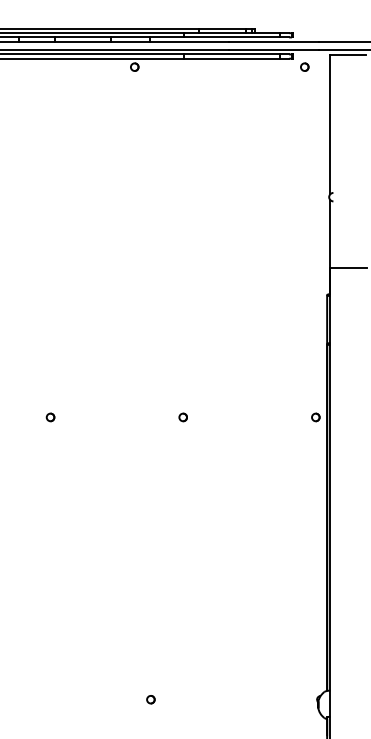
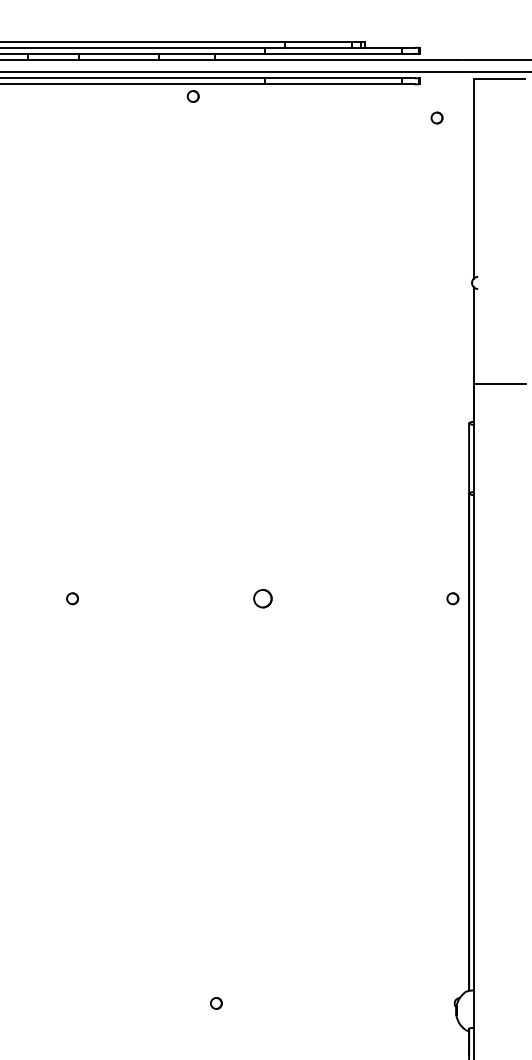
part: (304, 66) -> (436, 117), moved
part: (182, 417) -> (261, 598), size x1.6

